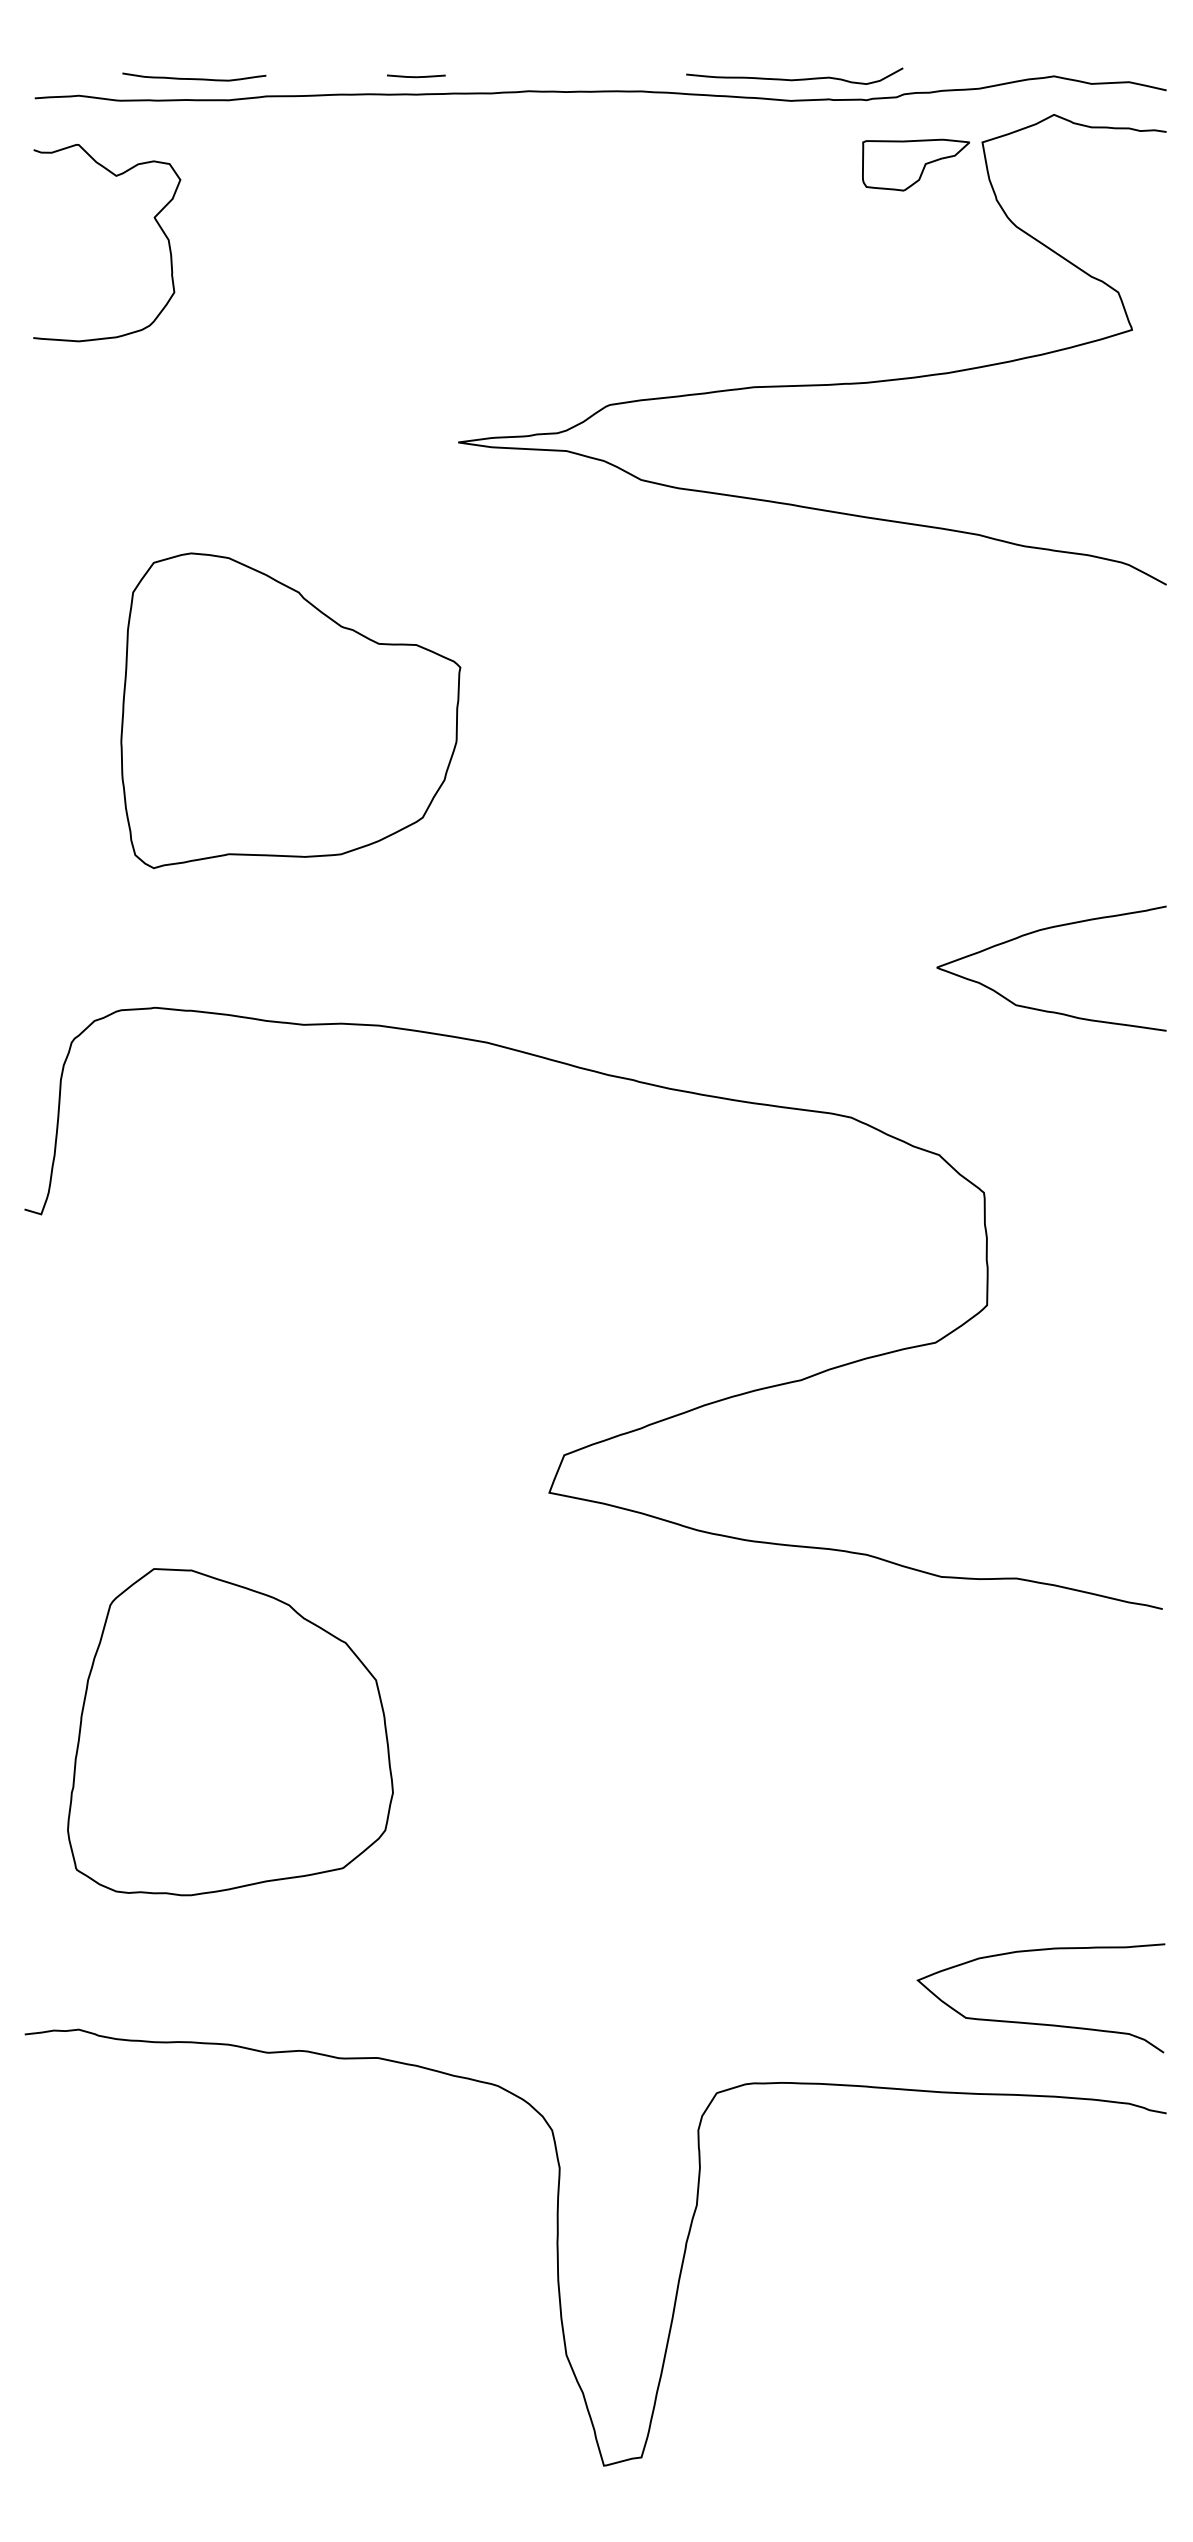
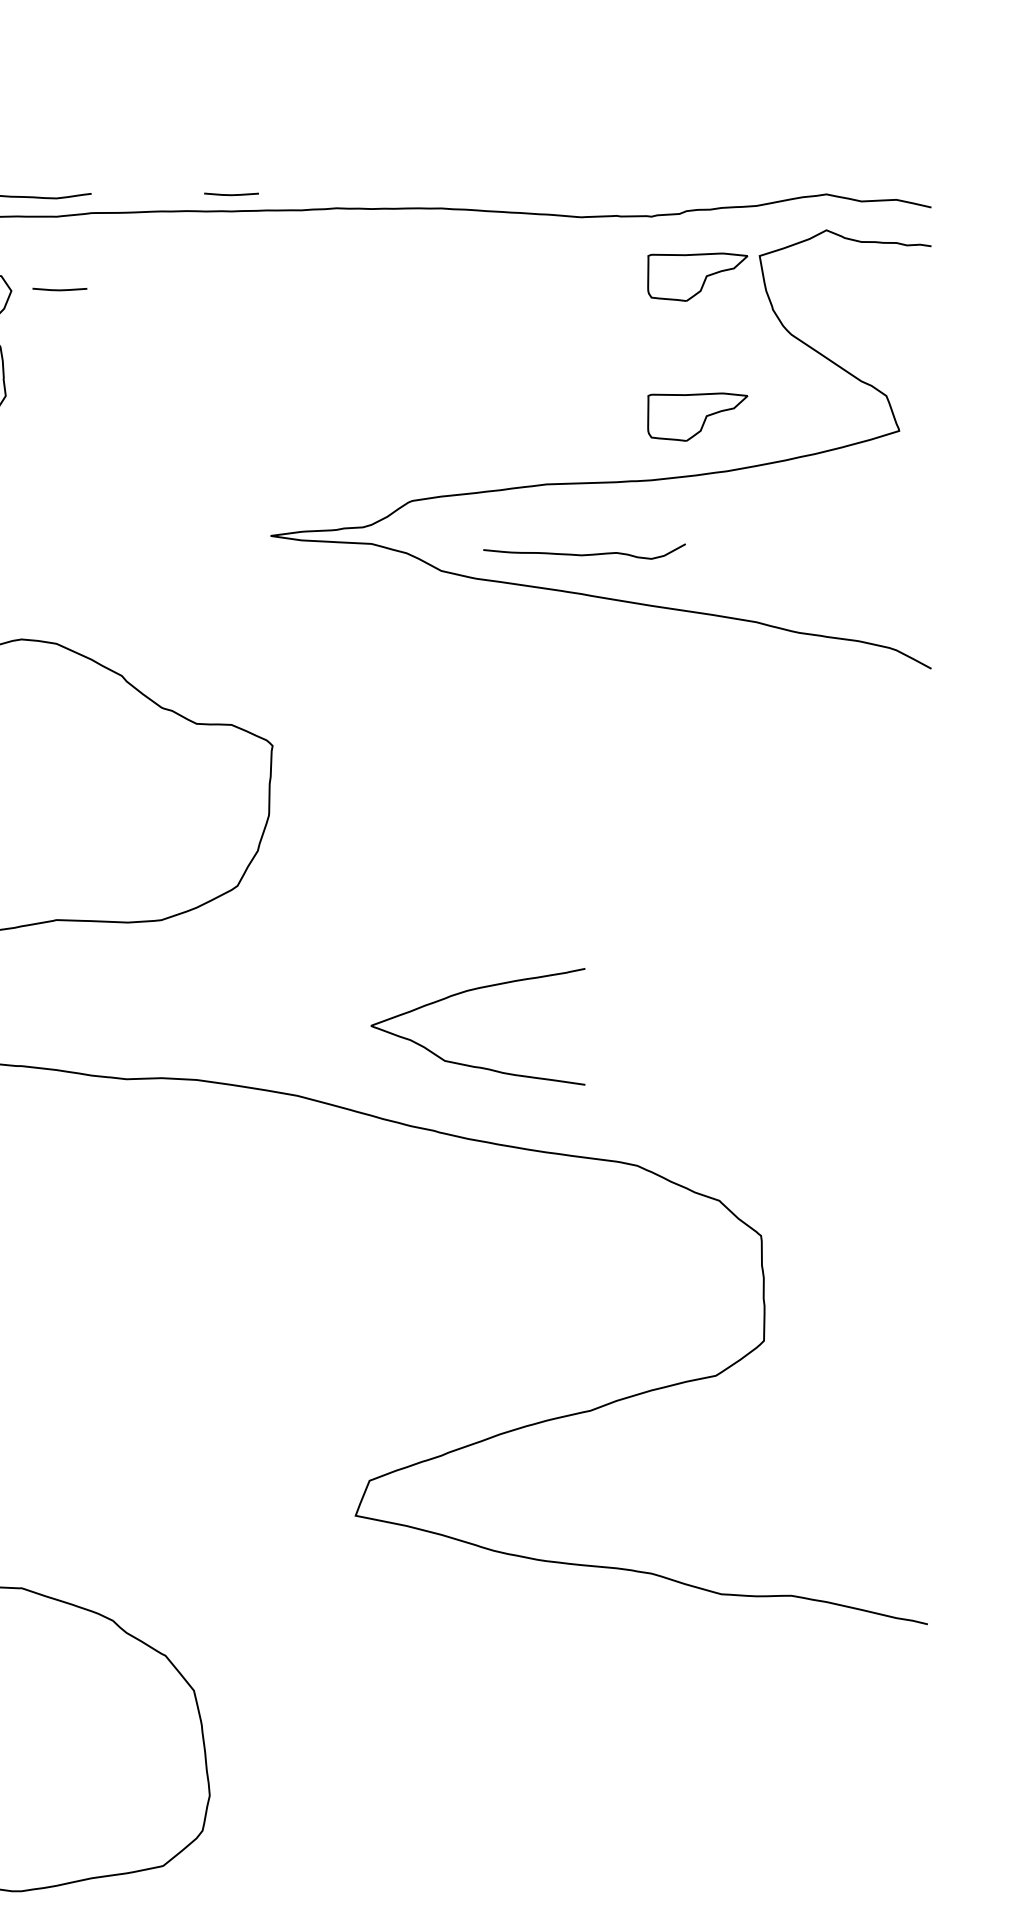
curve: (794, 79) -> (584, 554), moved
line: (232, 178) -> (60, 289), added
part: (915, 314) -> (697, 416), added
curve: (1043, 930) -> (470, 991), moved

